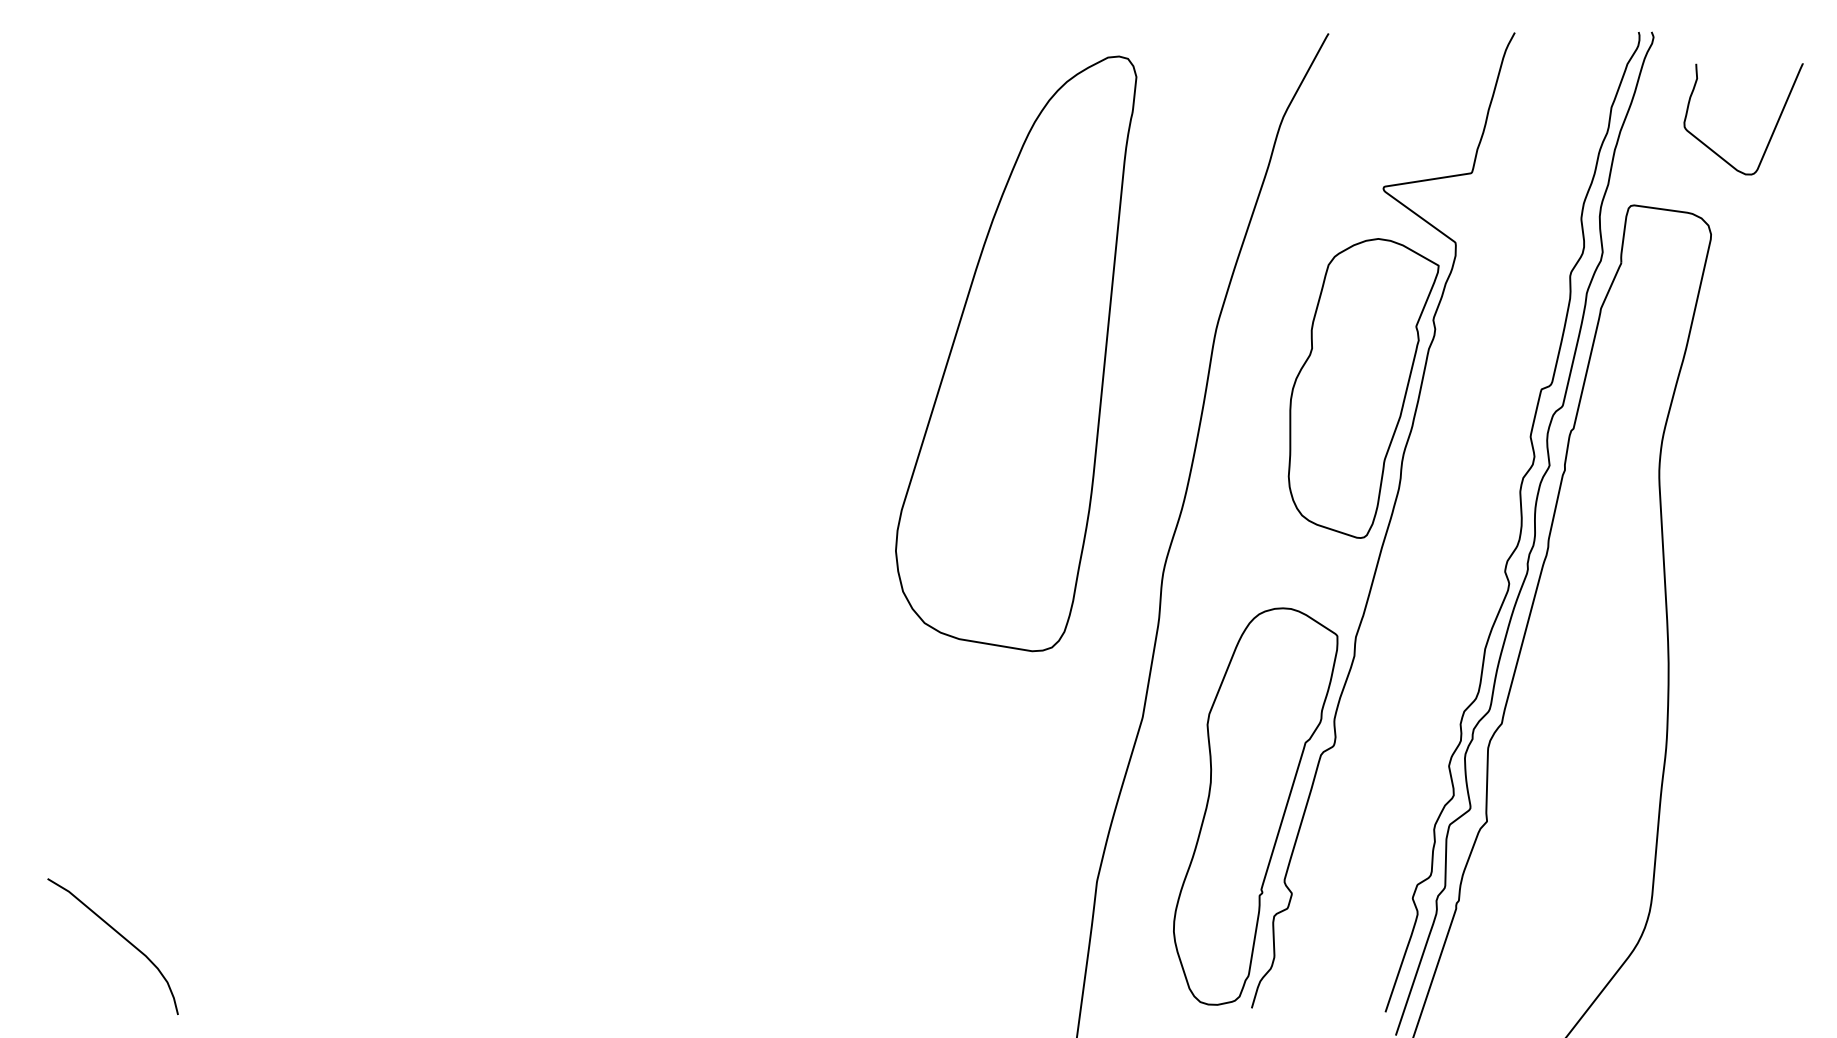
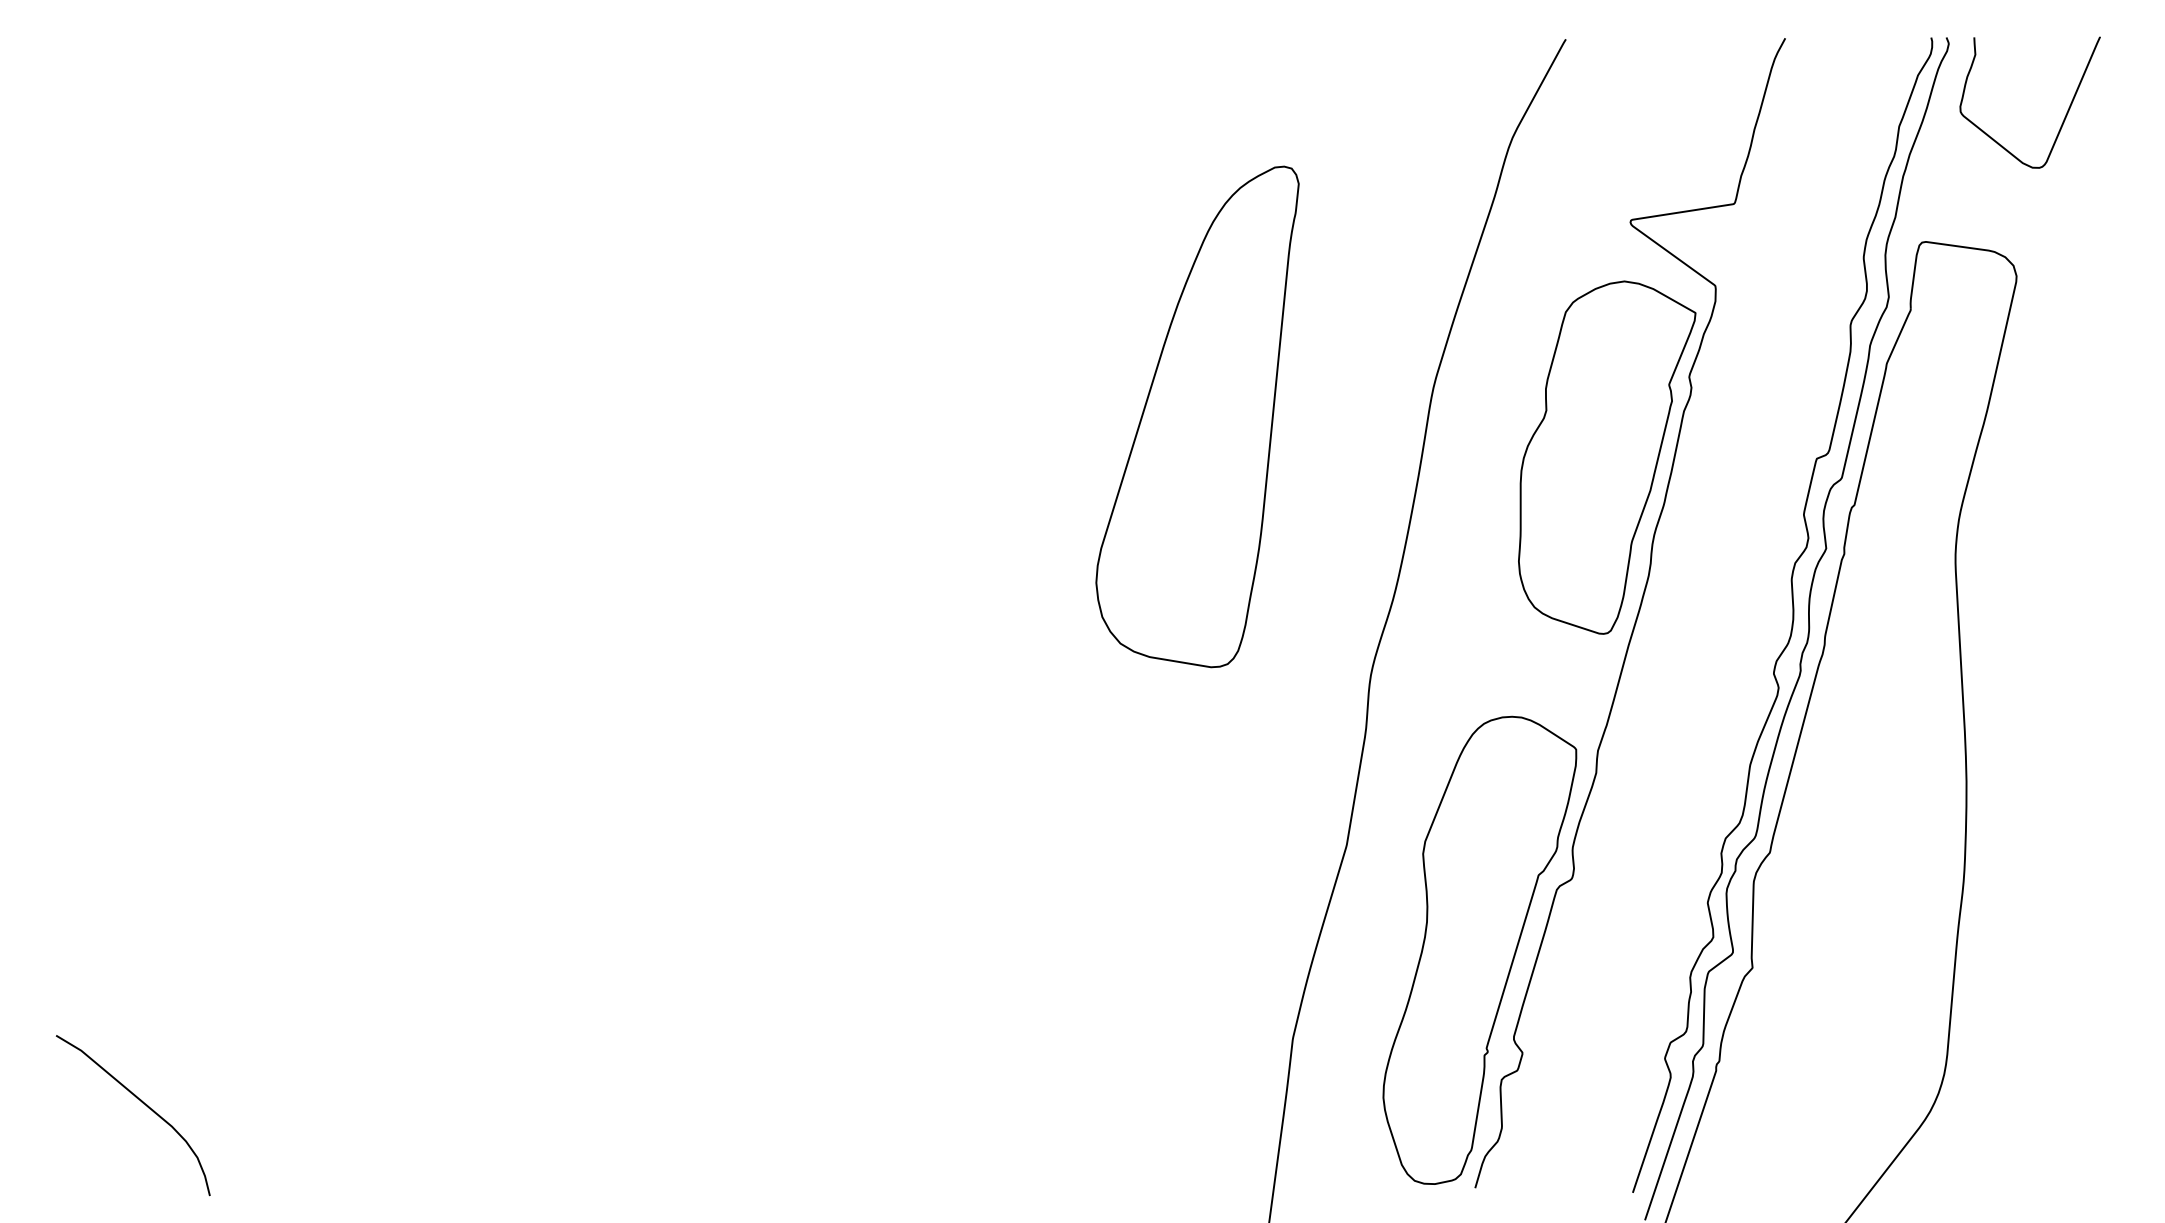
curve: (1772, 131) -> (2064, 117), moved
part: (1015, 353) -> (1196, 416), size x0.71

